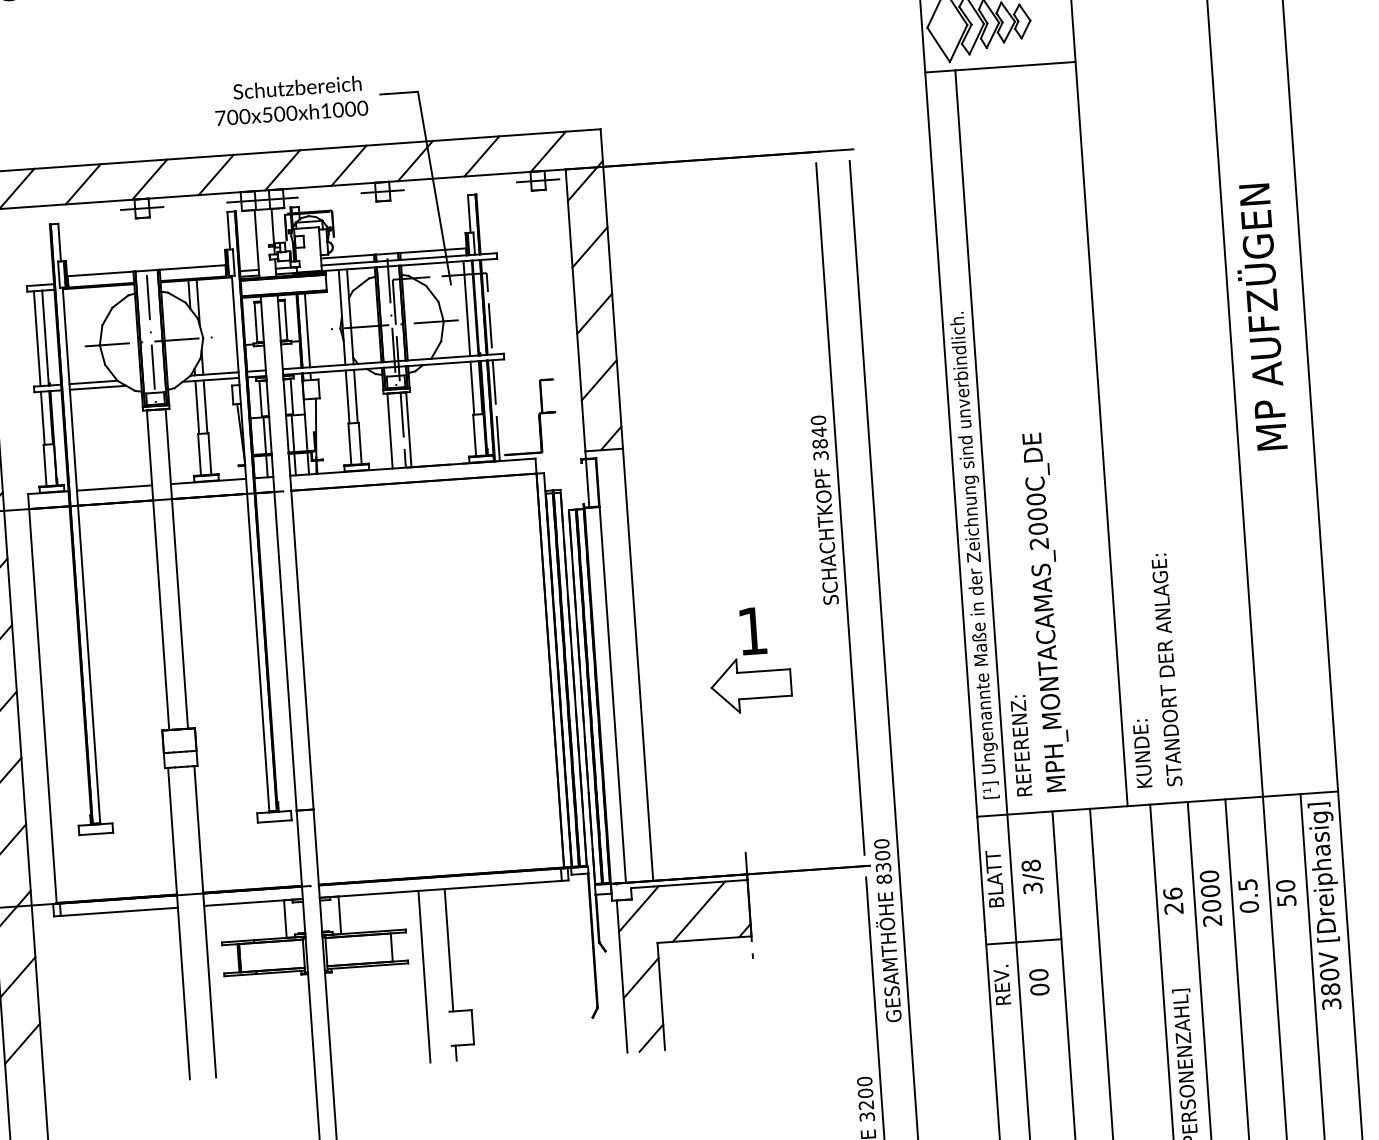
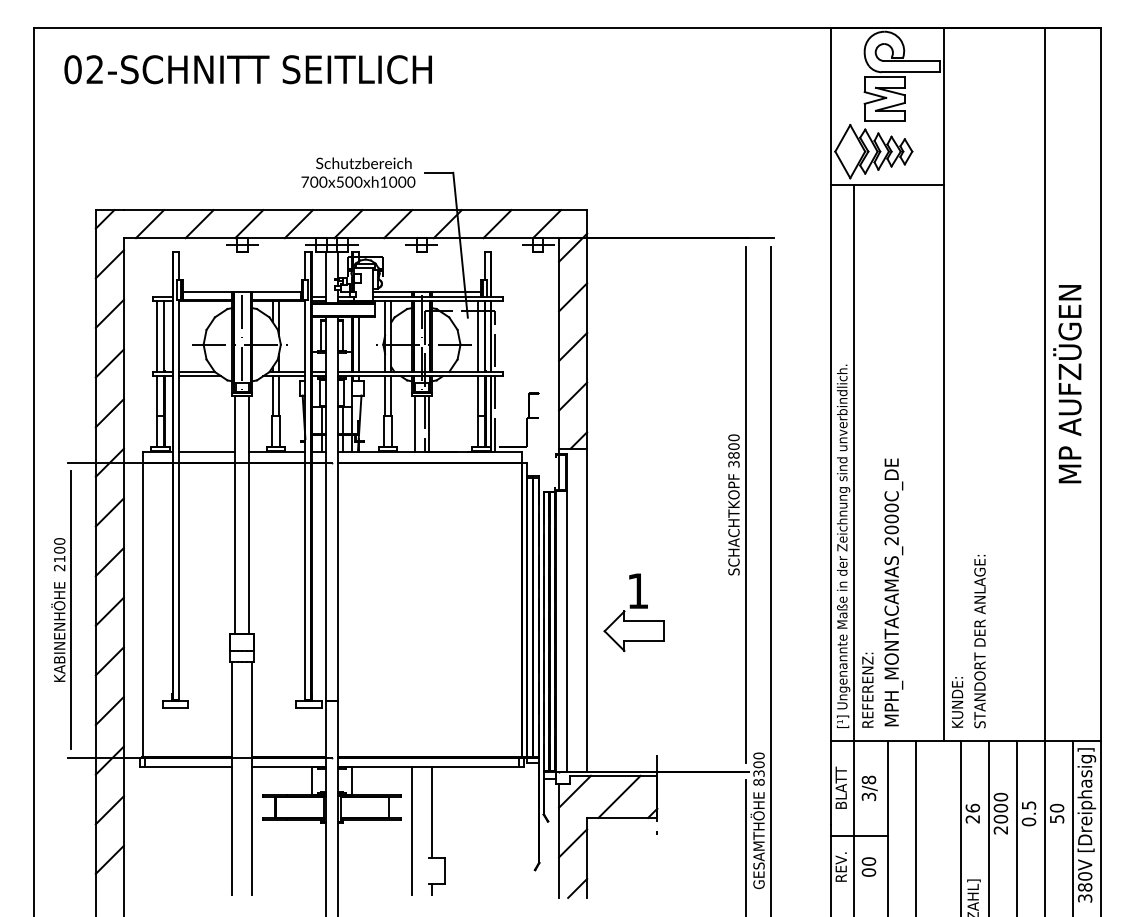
text: (818, 432) -> (733, 446), 3840 -> 3800
part: (748, 660) -> (633, 612), moved

